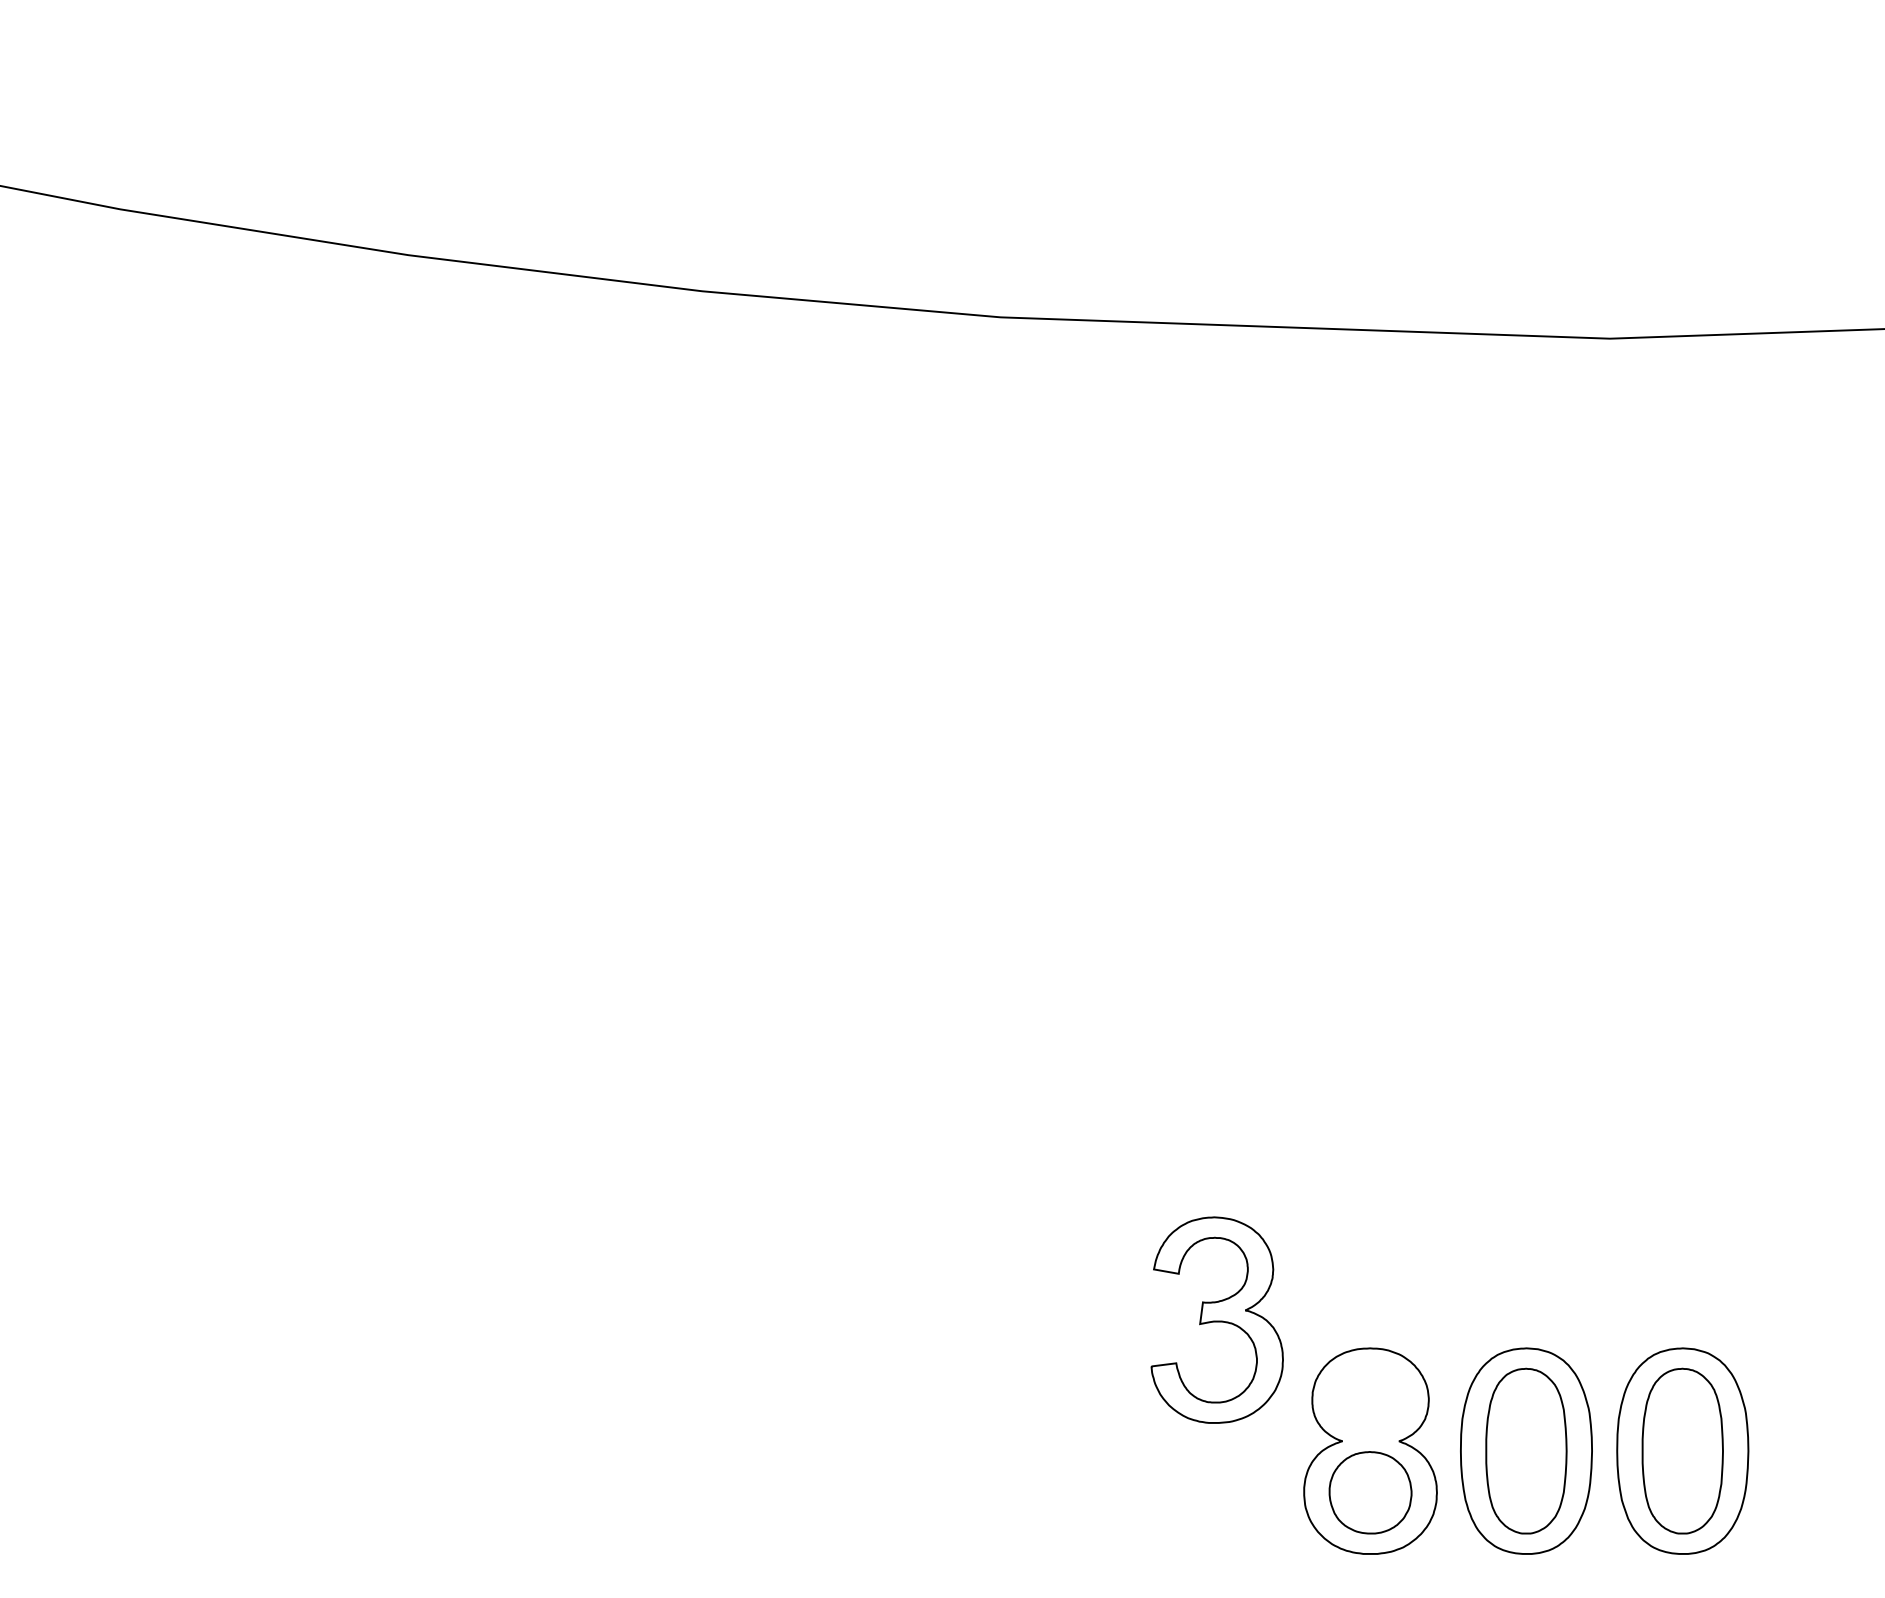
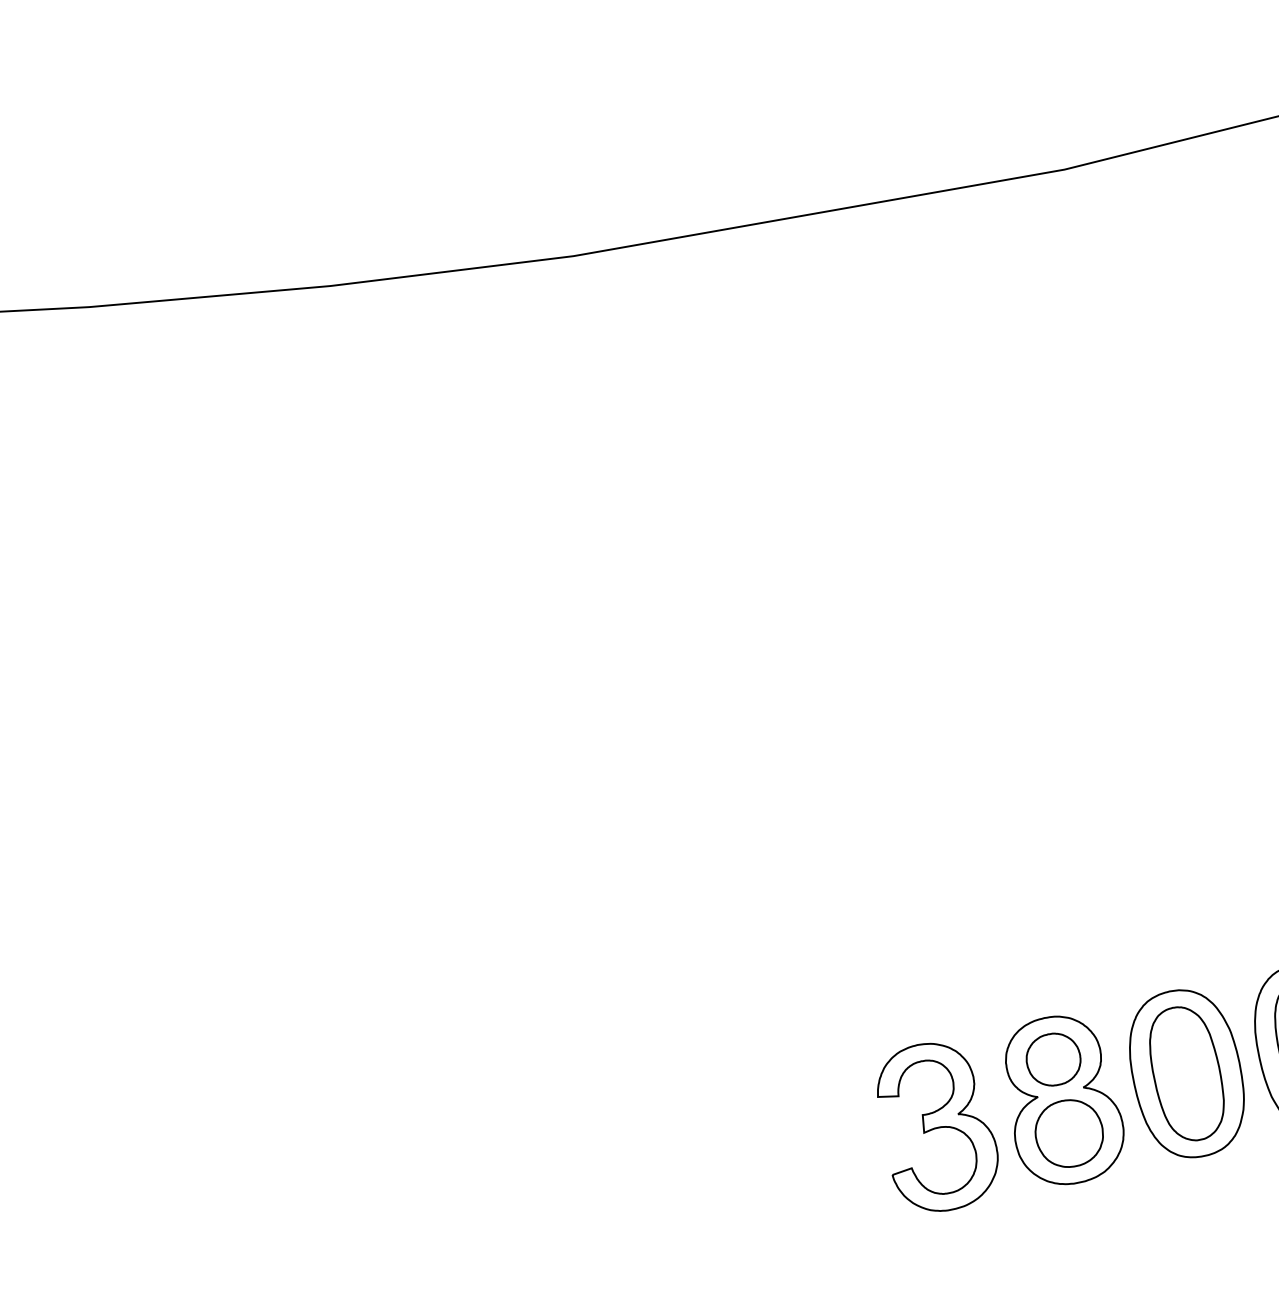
part: (1216, 1319) -> (936, 1126), moved
part: (1370, 1399) -> (1053, 1058), added

